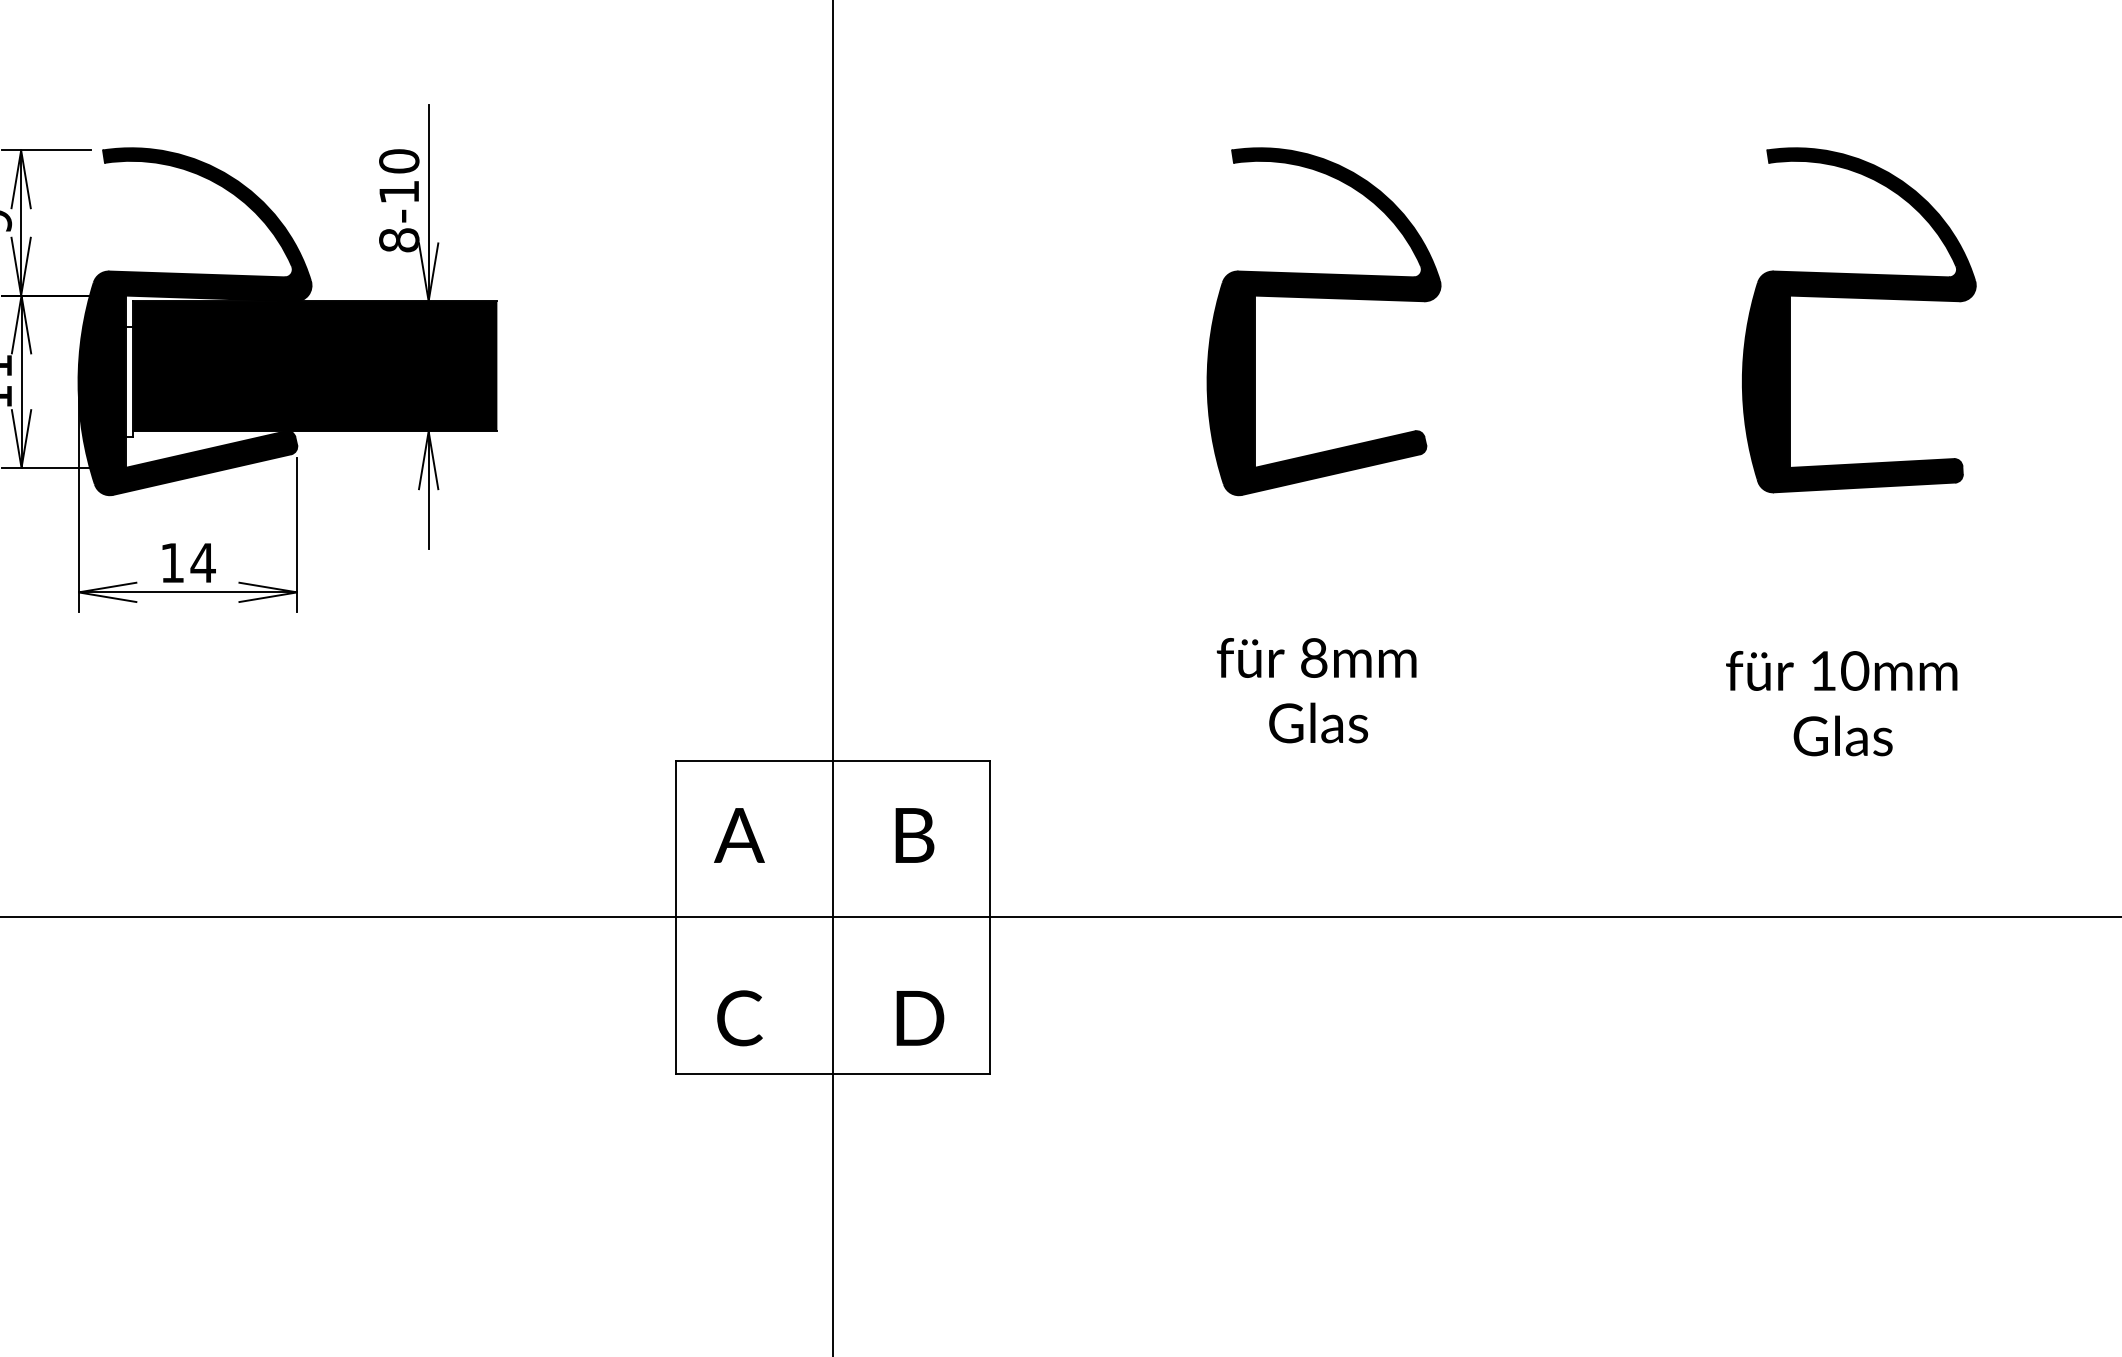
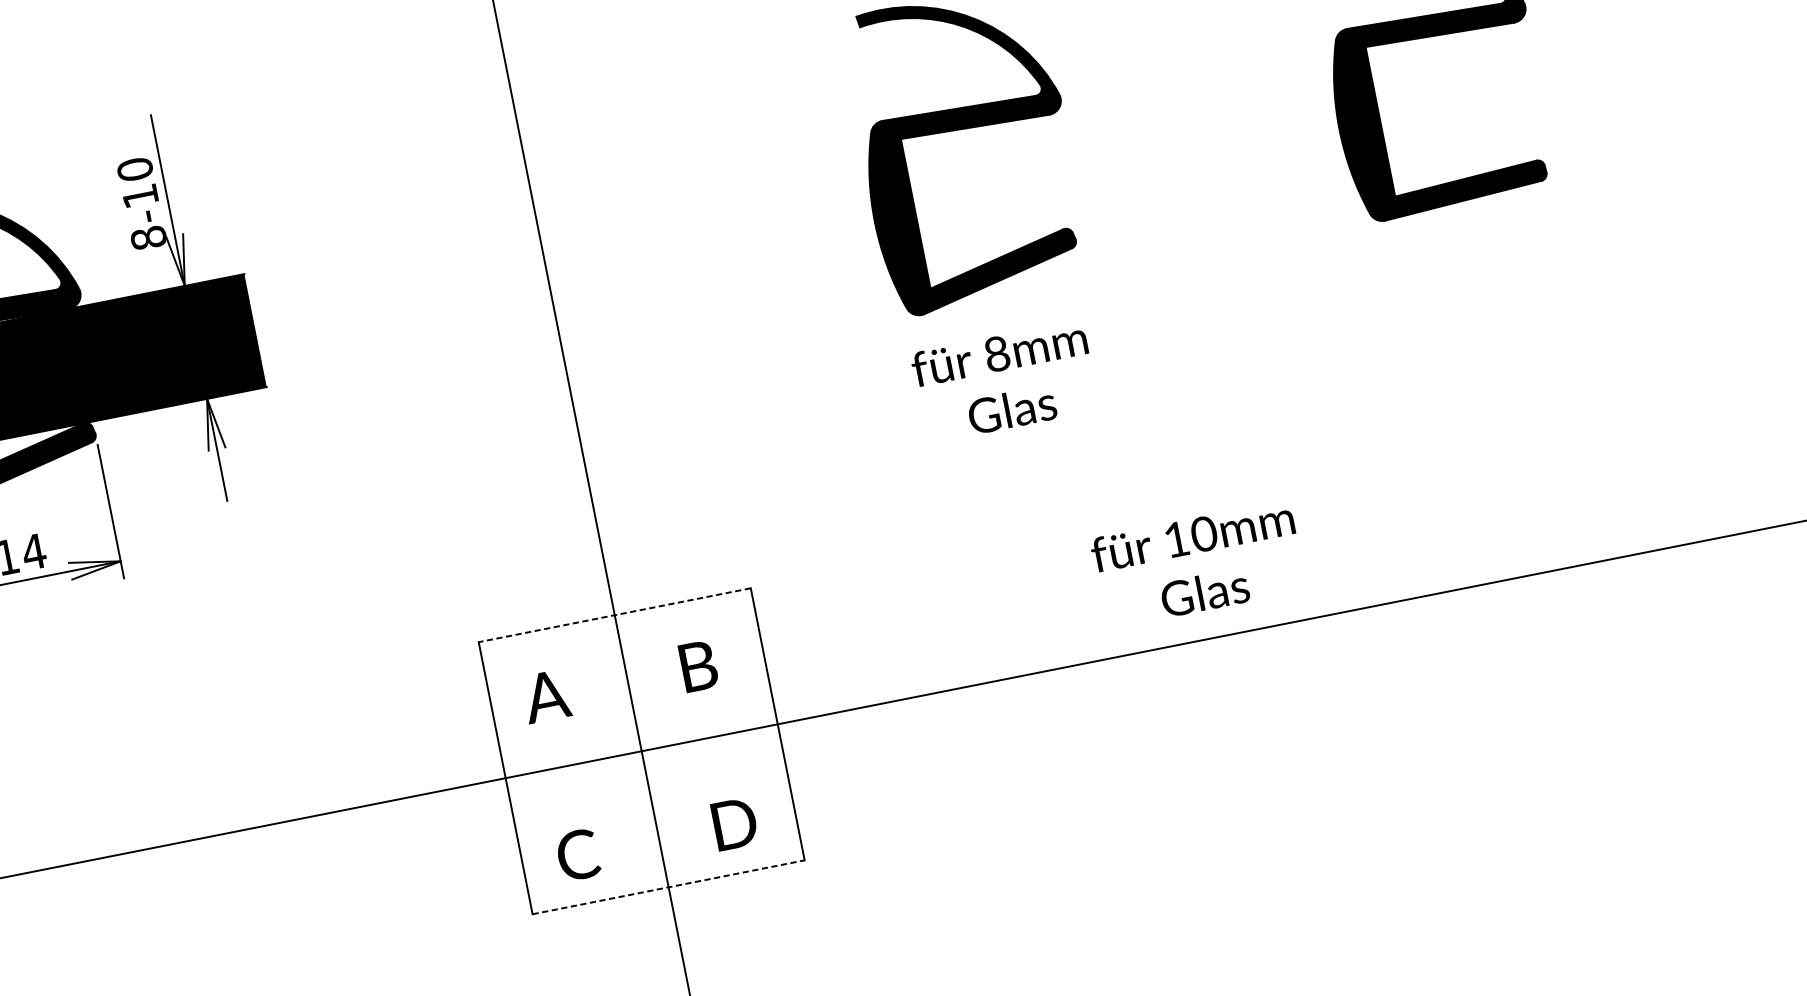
text: (1316, 690) -> (1004, 381), moved
text: (1841, 703) -> (1198, 564), moved
line: (833, 760) -> (615, 615), solid -> dashed
line: (833, 1073) -> (669, 886), solid -> dashed

